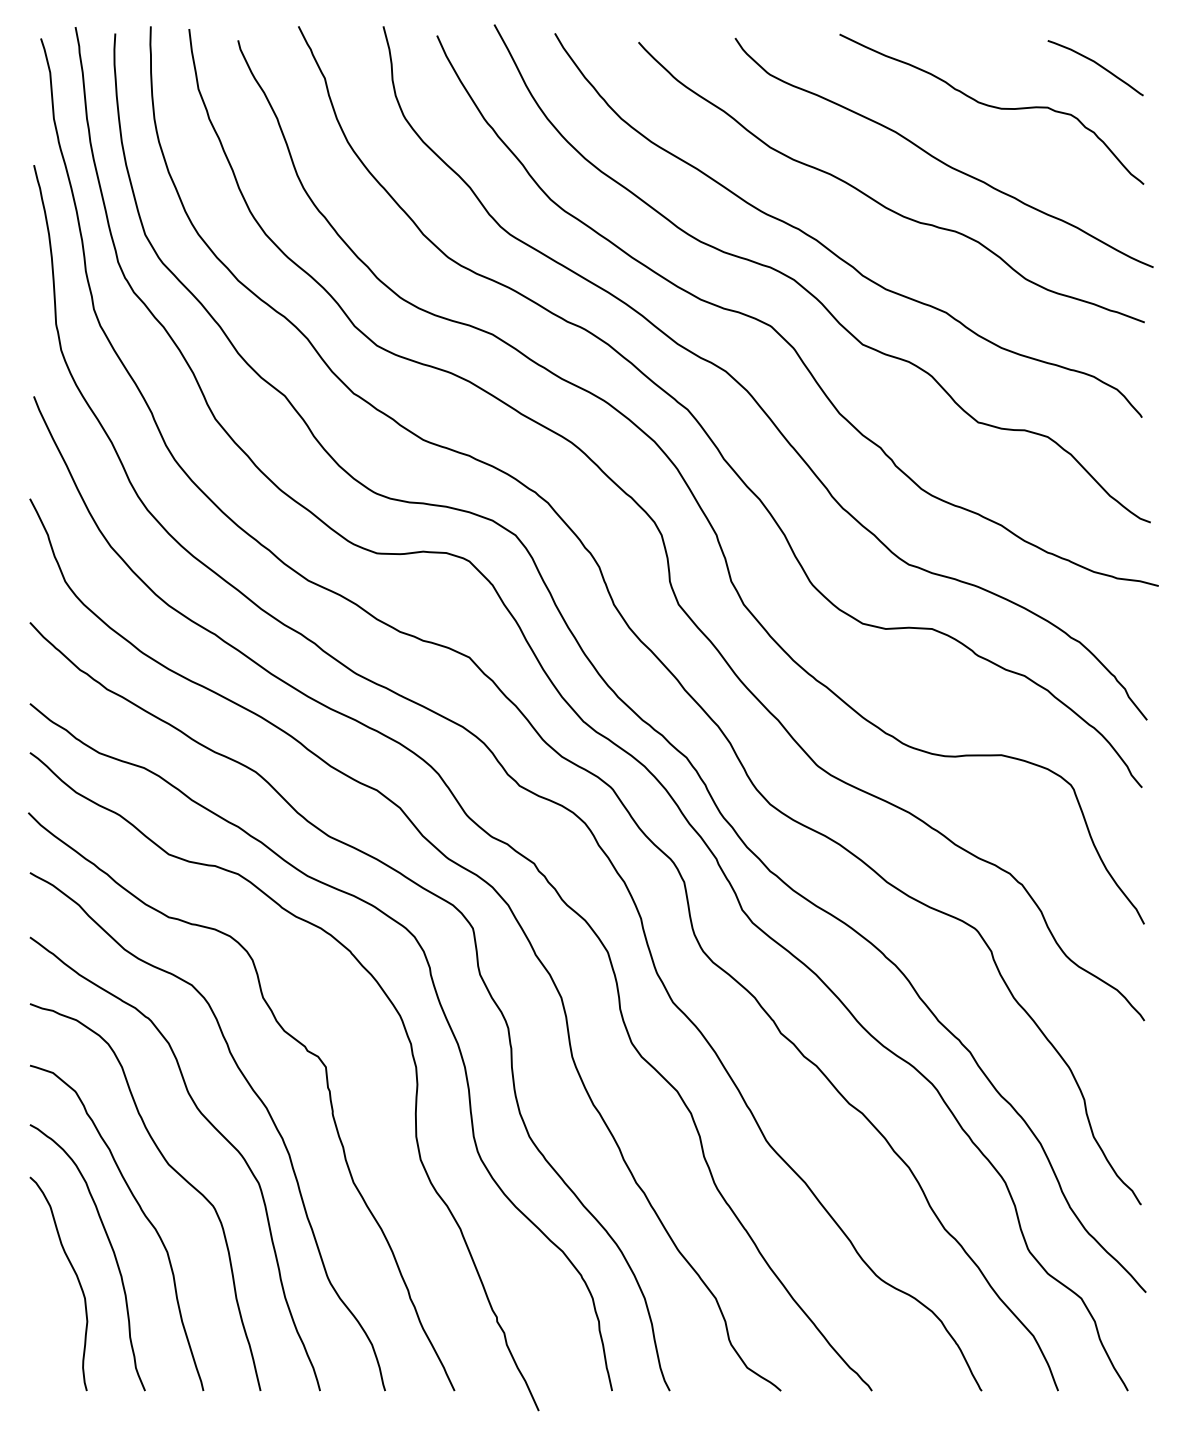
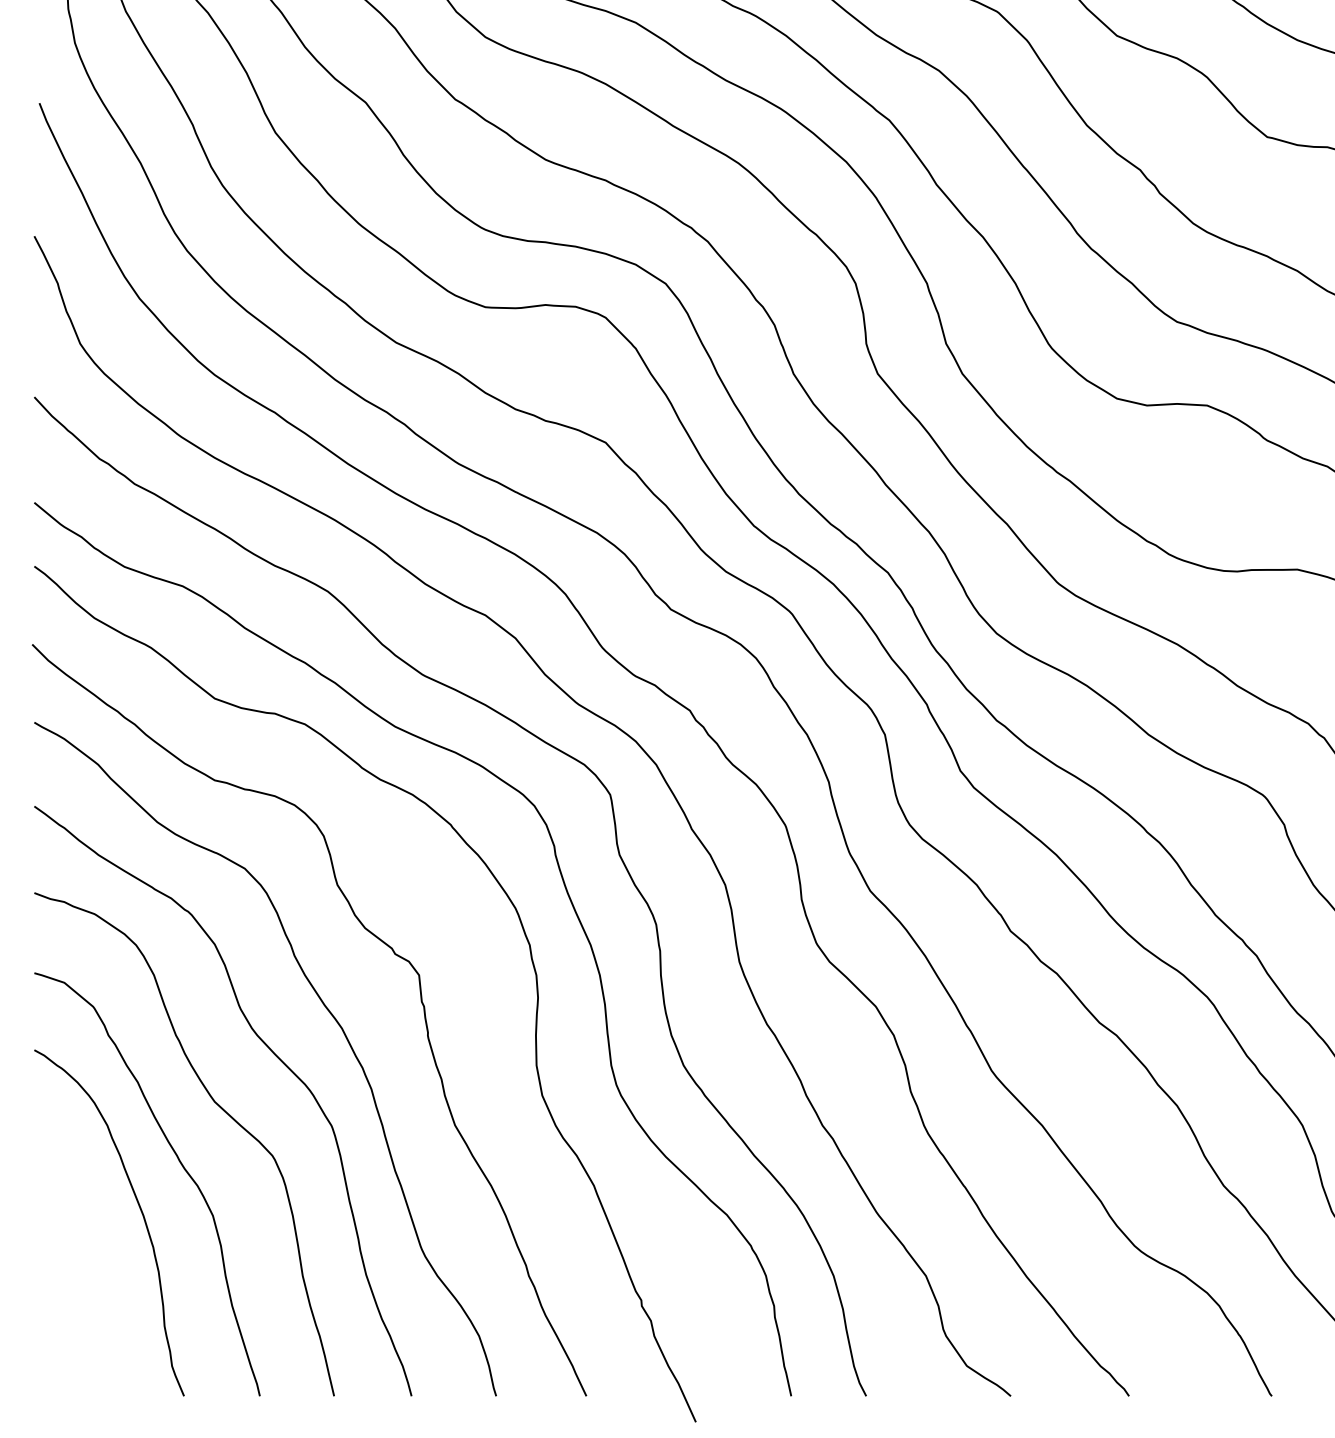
curve: (75, 1275) -> (93, 1246), removed

